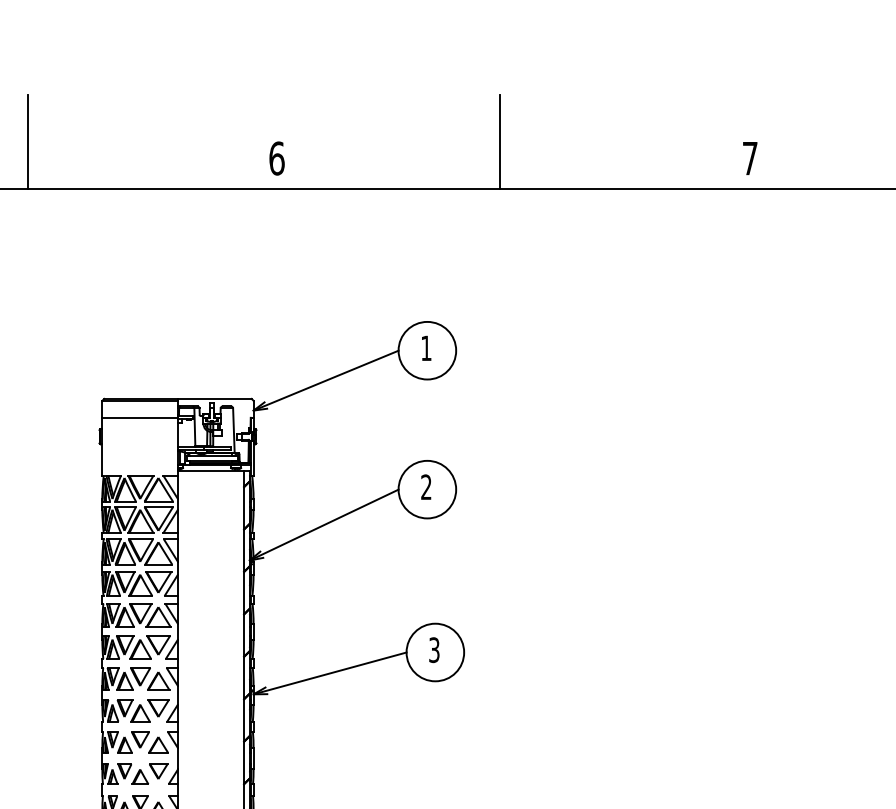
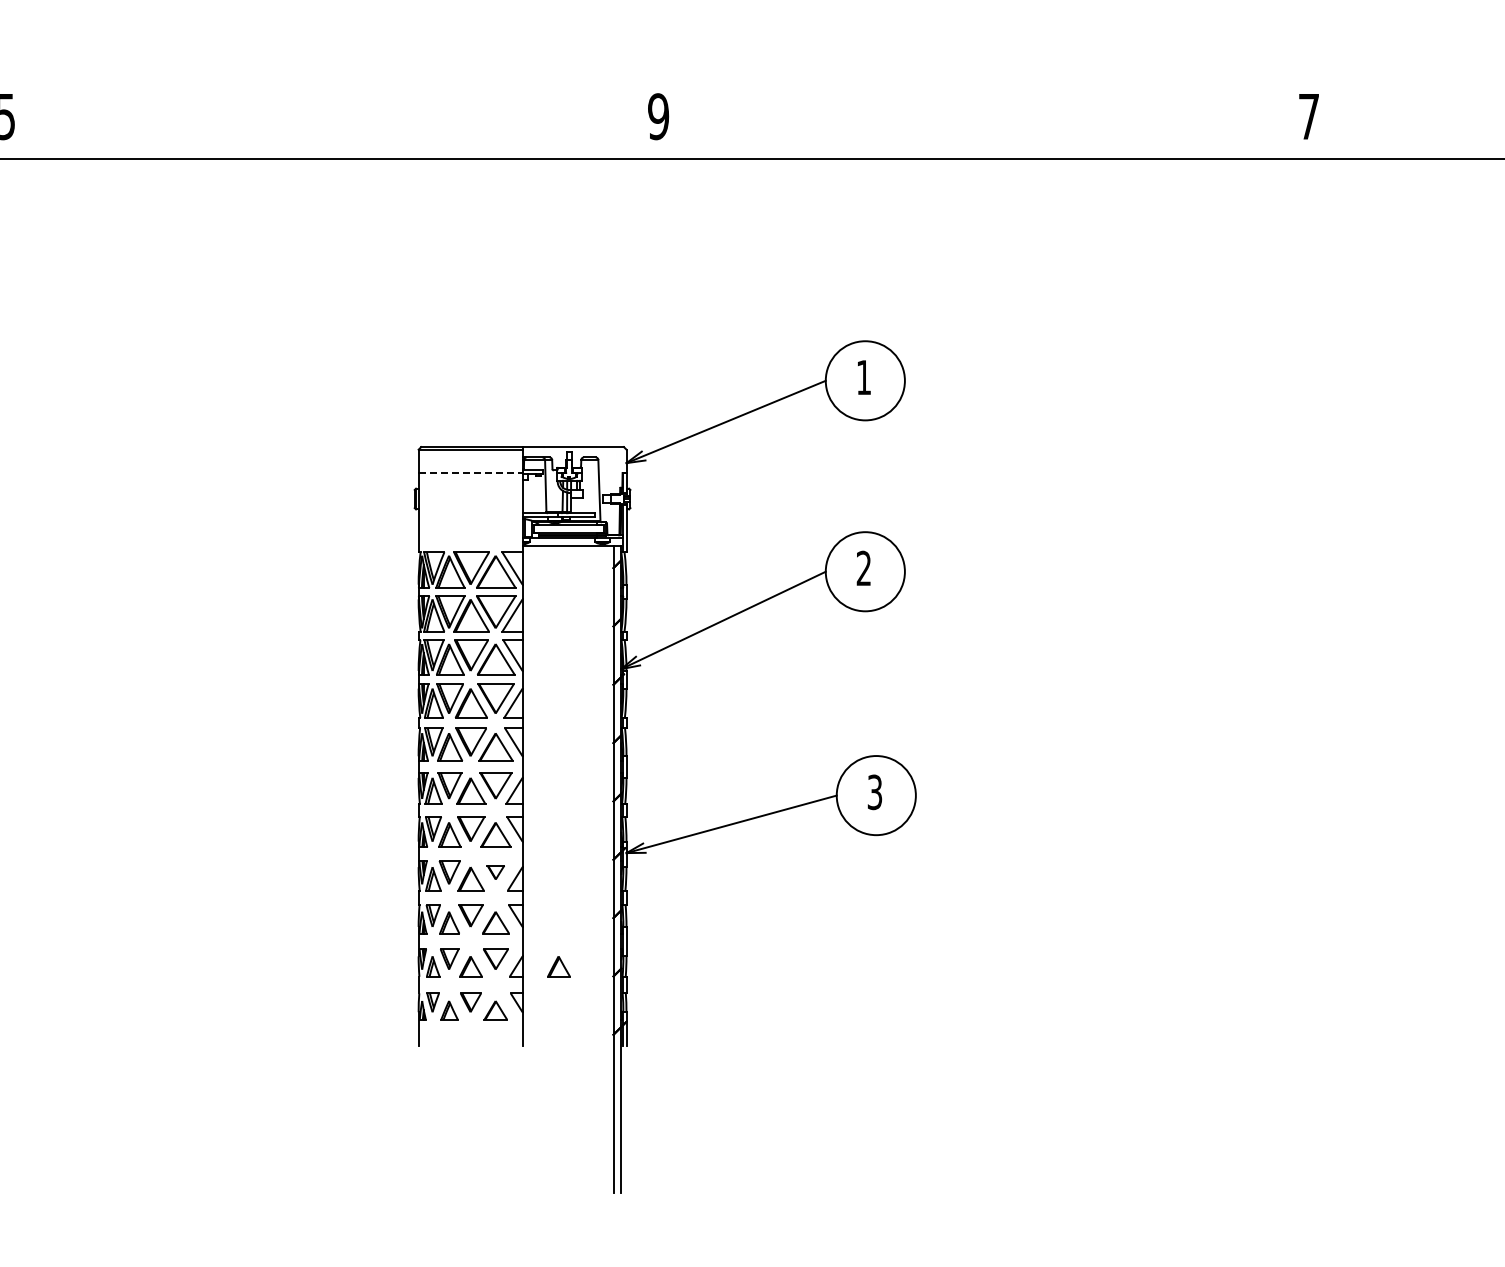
line: (28, 142) -> (316, 94), removed
line: (500, 142) -> (965, 94), removed
text: (276, 158) -> (658, 116), 6 -> 9
line: (140, 418) -> (470, 473), solid -> dashed
part: (158, 708) -> (495, 872), size x0.6
part: (204, 776) -> (558, 966), added

